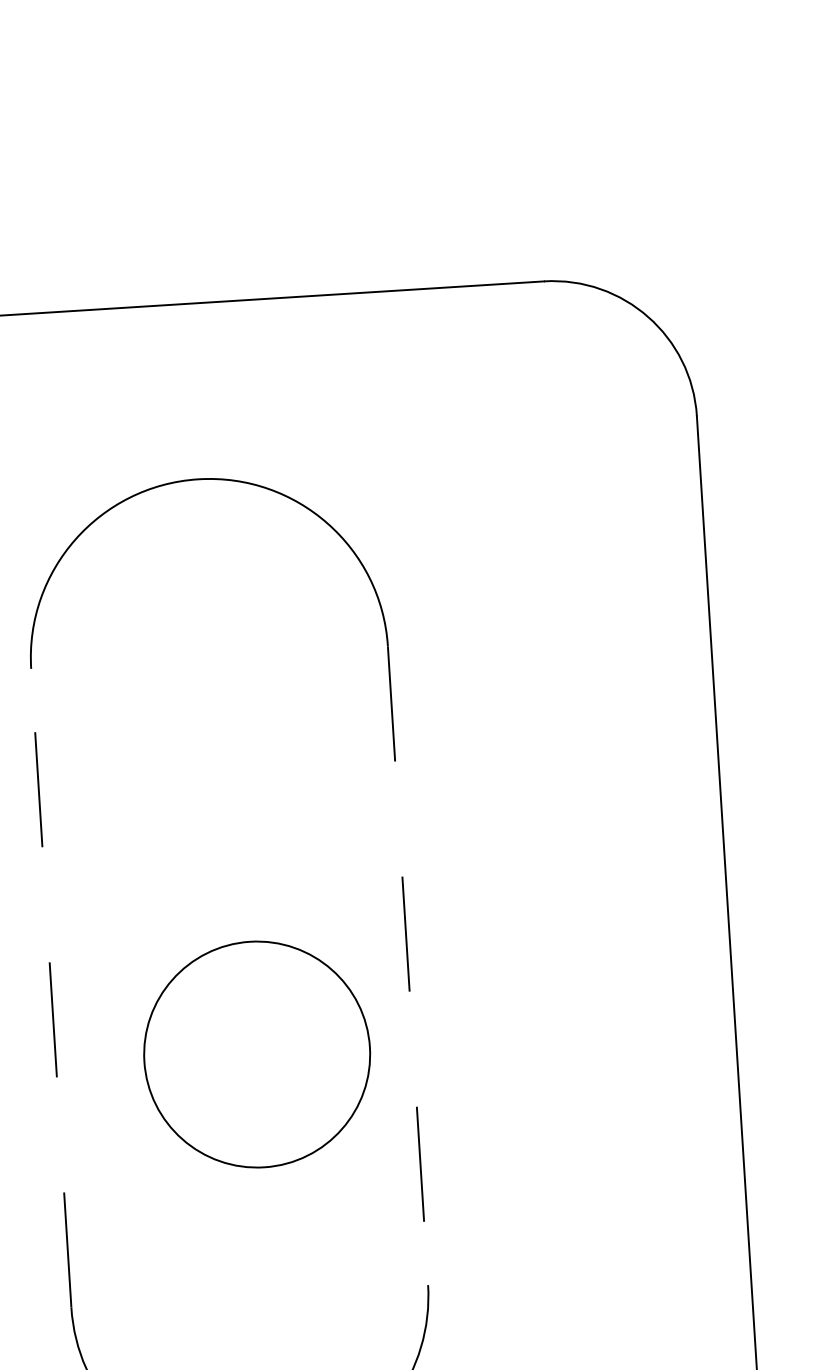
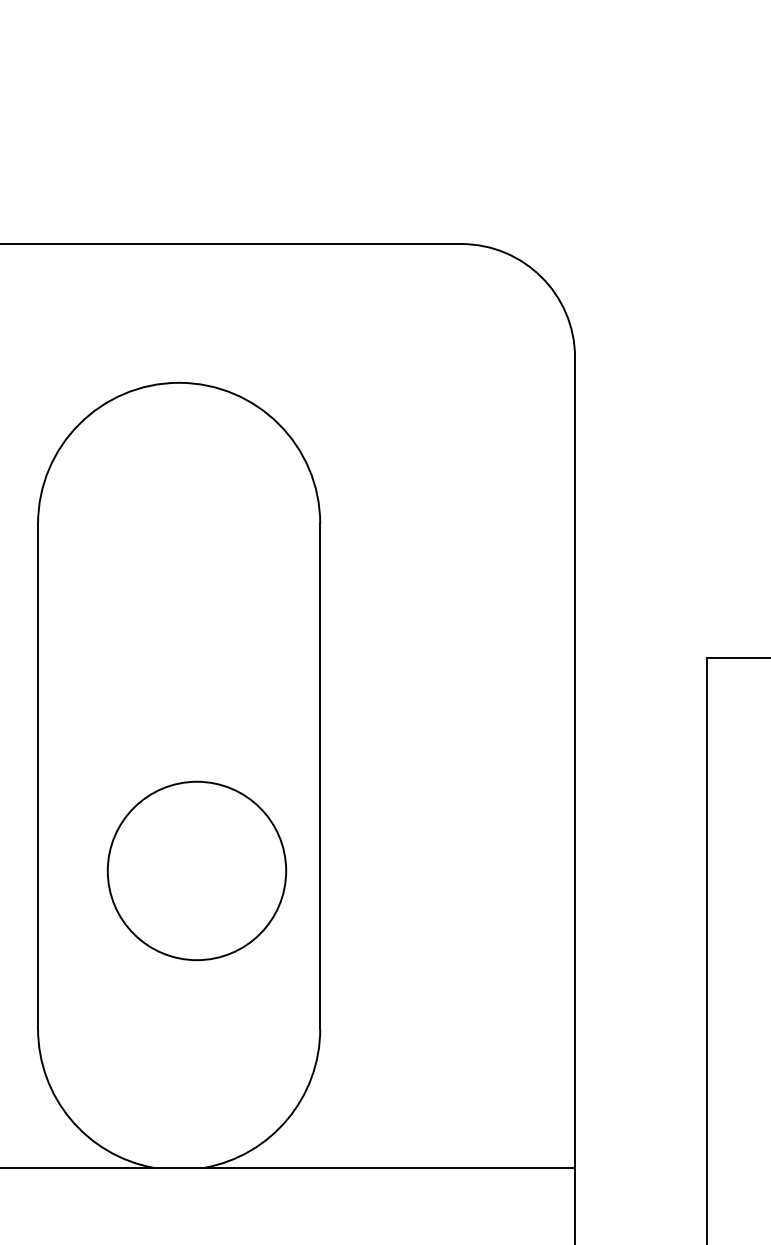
line: (408, 965) -> (320, 776), dashed -> solid
line: (51, 988) -> (38, 776), dashed -> solid
circle: (256, 1054) -> (196, 870), moved

